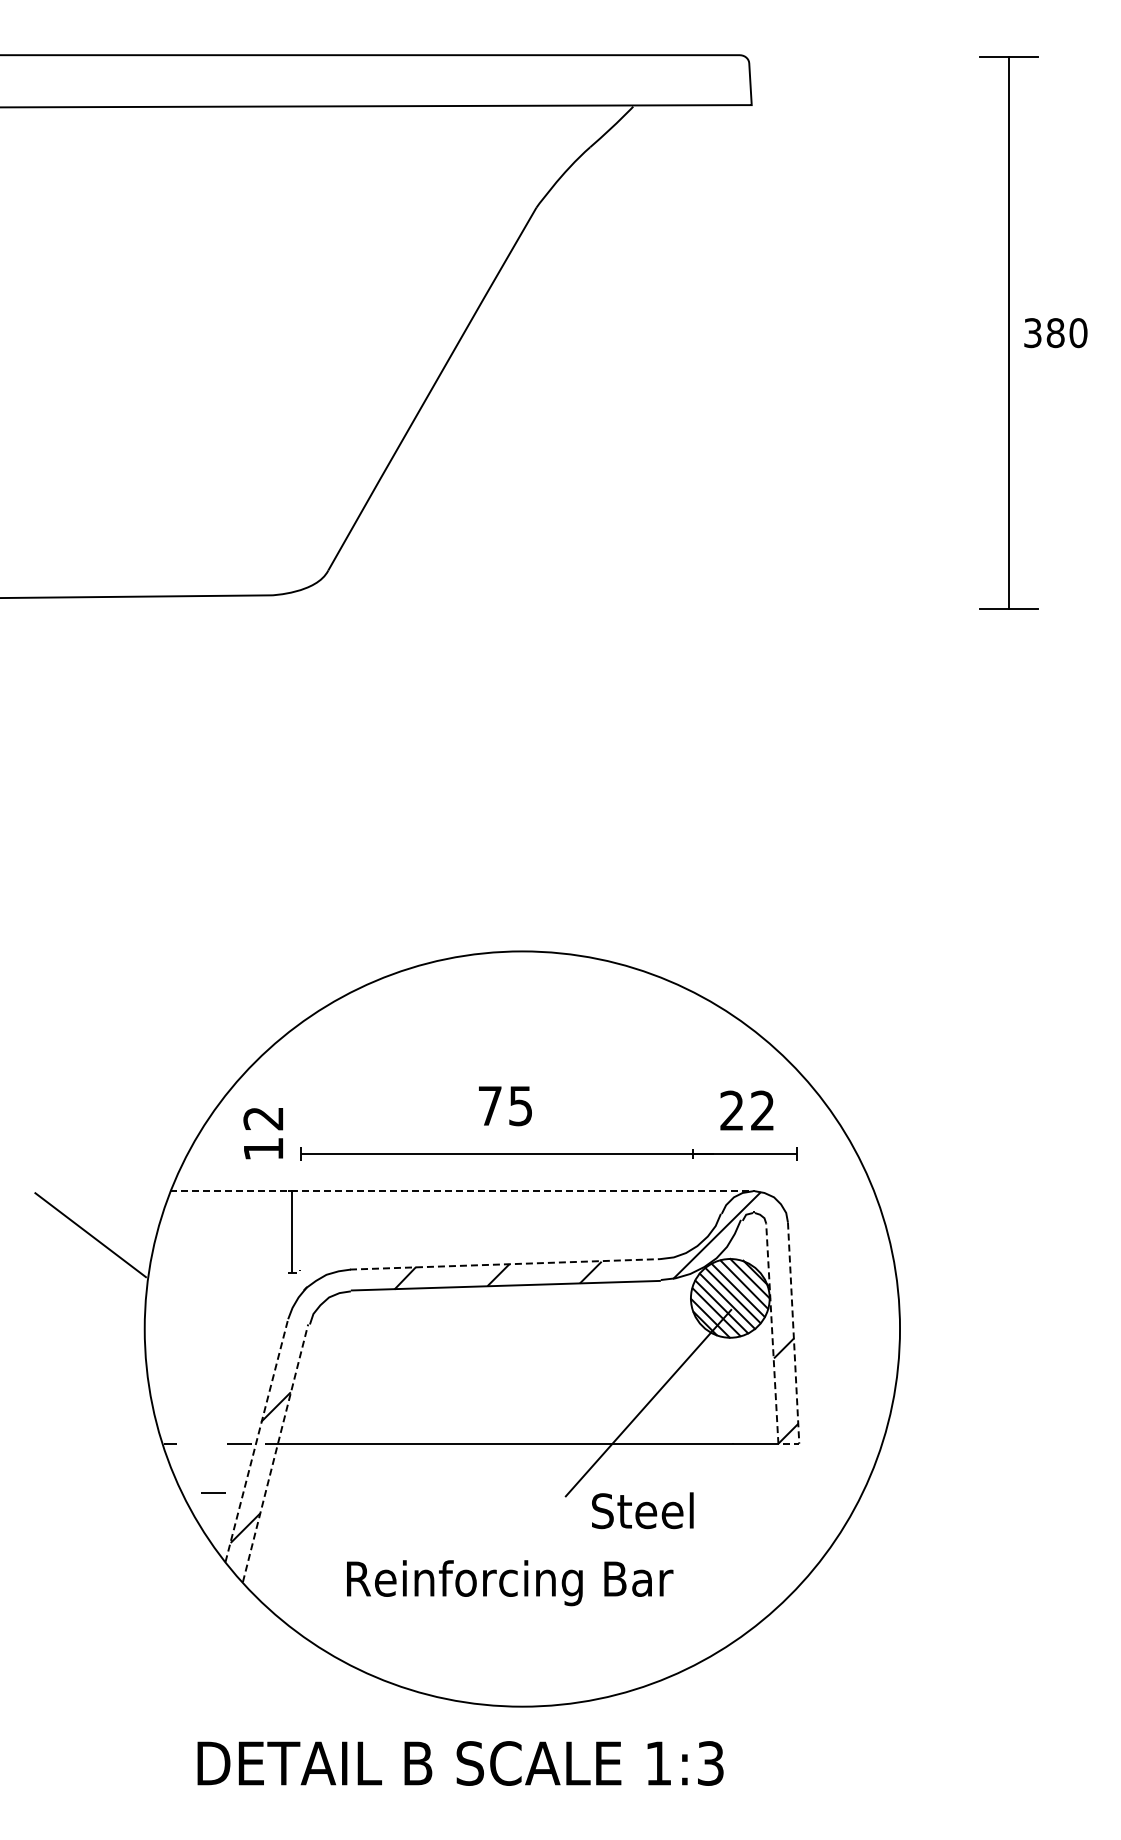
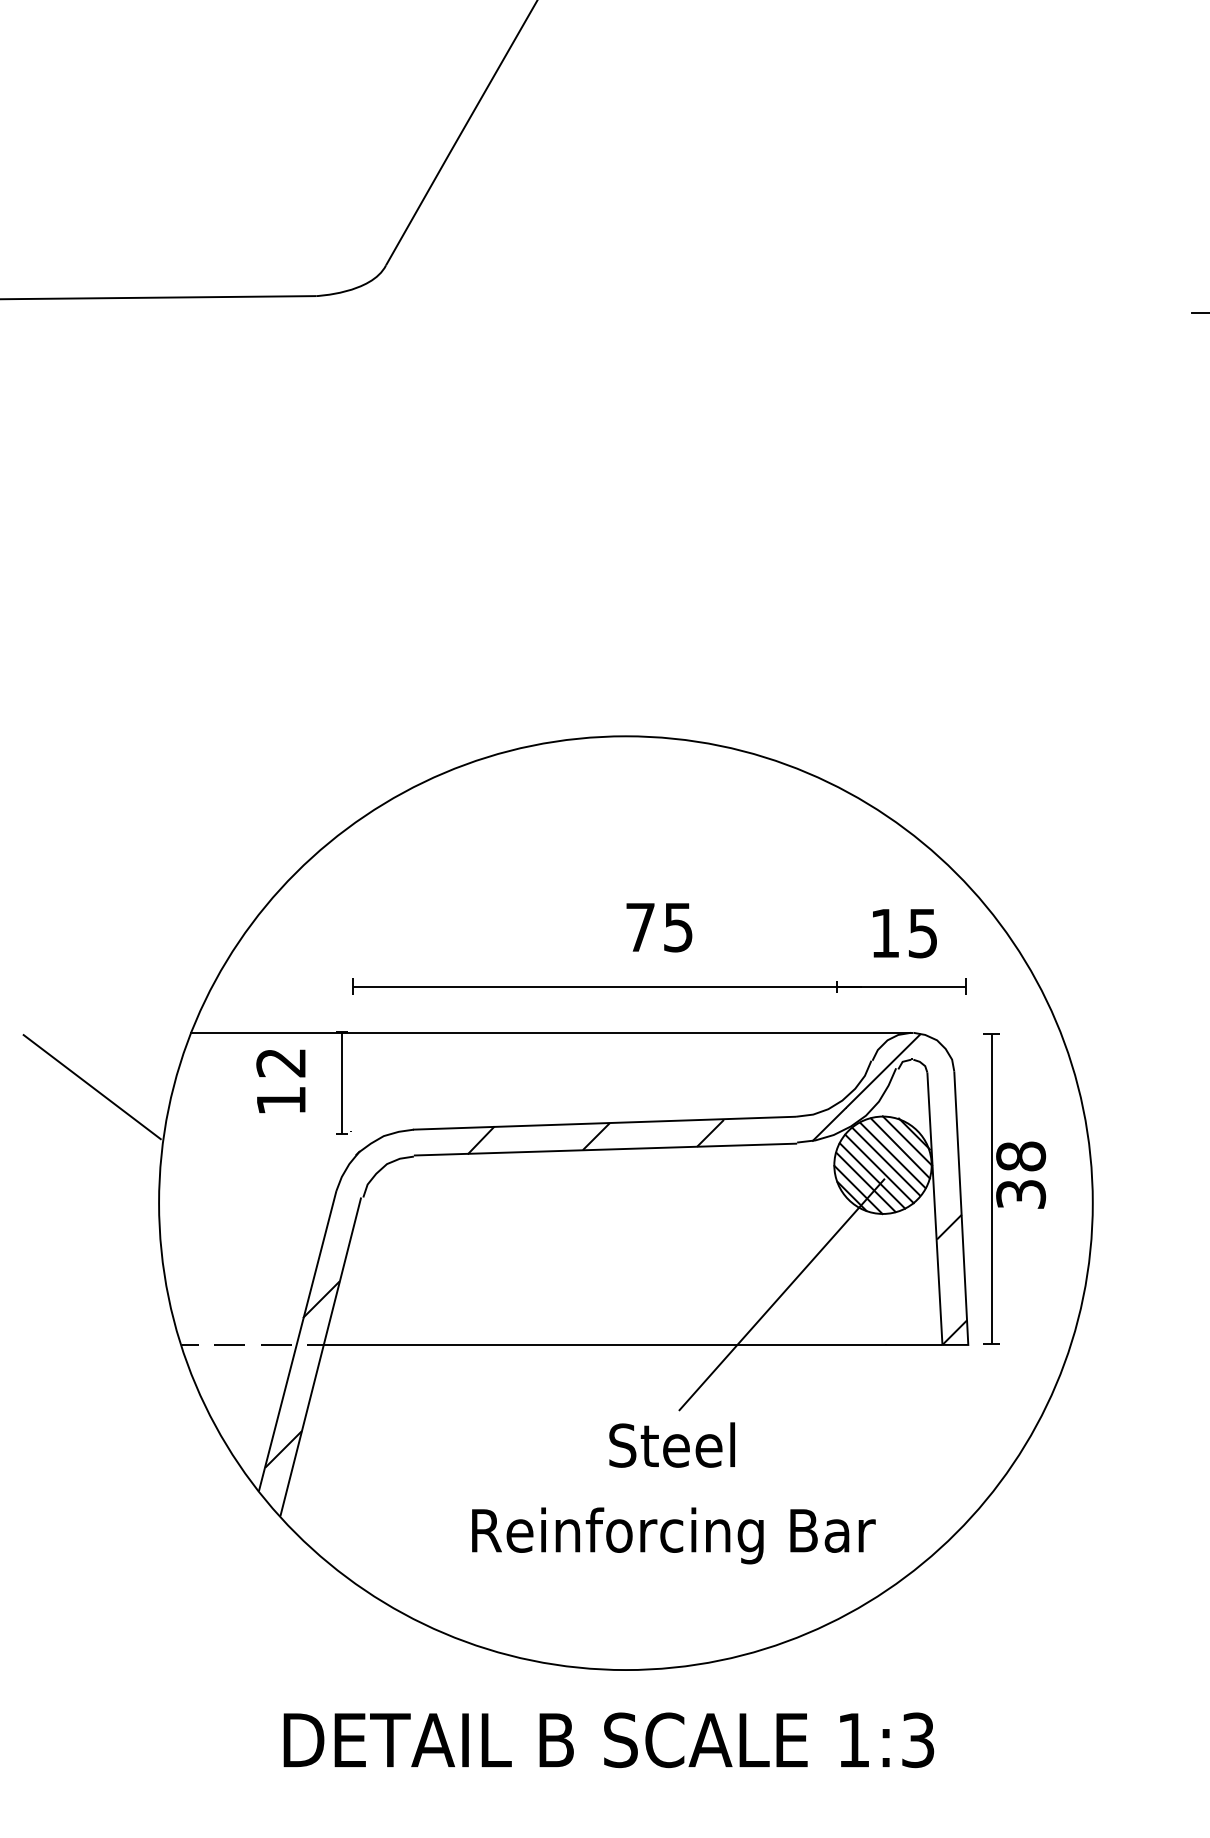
text: (505, 1106) -> (659, 928), moved
text: (746, 1110) -> (903, 932), 22 -> 15
text: (262, 1133) -> (279, 1081), moved
line: (464, 1191) -> (554, 1033), dashed -> solid
line: (505, 1264) -> (605, 1123), dashed -> solid
part: (837, 1317) -> (1015, 1188), added
line: (256, 1440) -> (297, 1340), dashed -> solid
line: (789, 1443) -> (956, 1344), dashed -> solid
line: (275, 1453) -> (320, 1357), dashed -> solid
line: (213, 1492) -> (229, 1344), moved
text: (642, 1510) -> (671, 1444), moved
text: (510, 1583) -> (674, 1536), moved
text: (460, 1763) -> (608, 1740), moved

